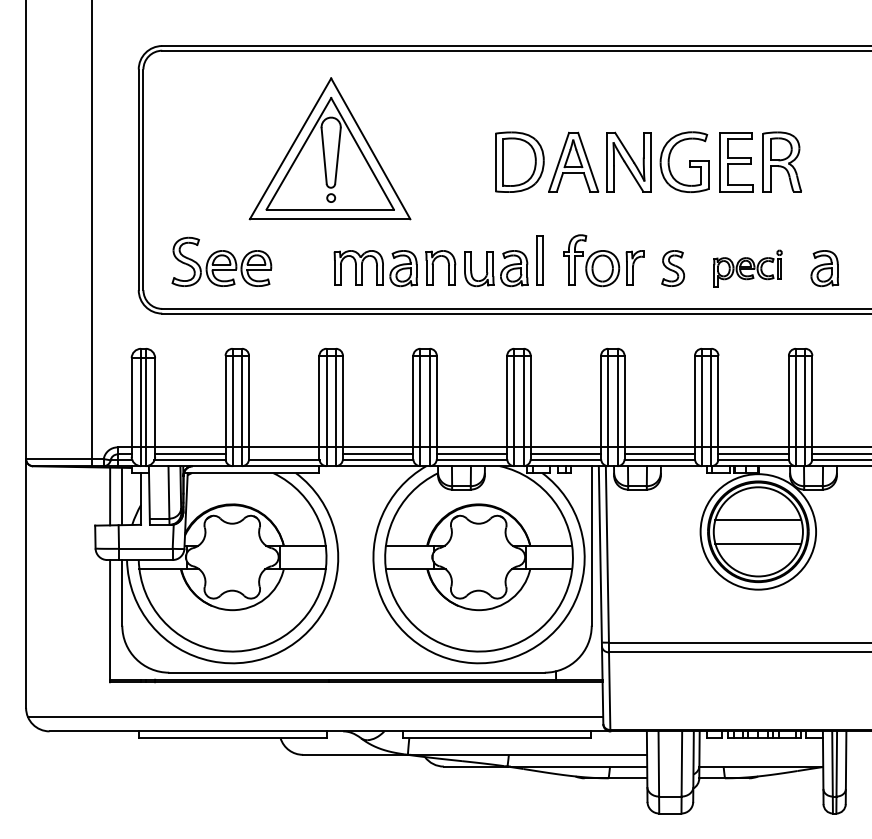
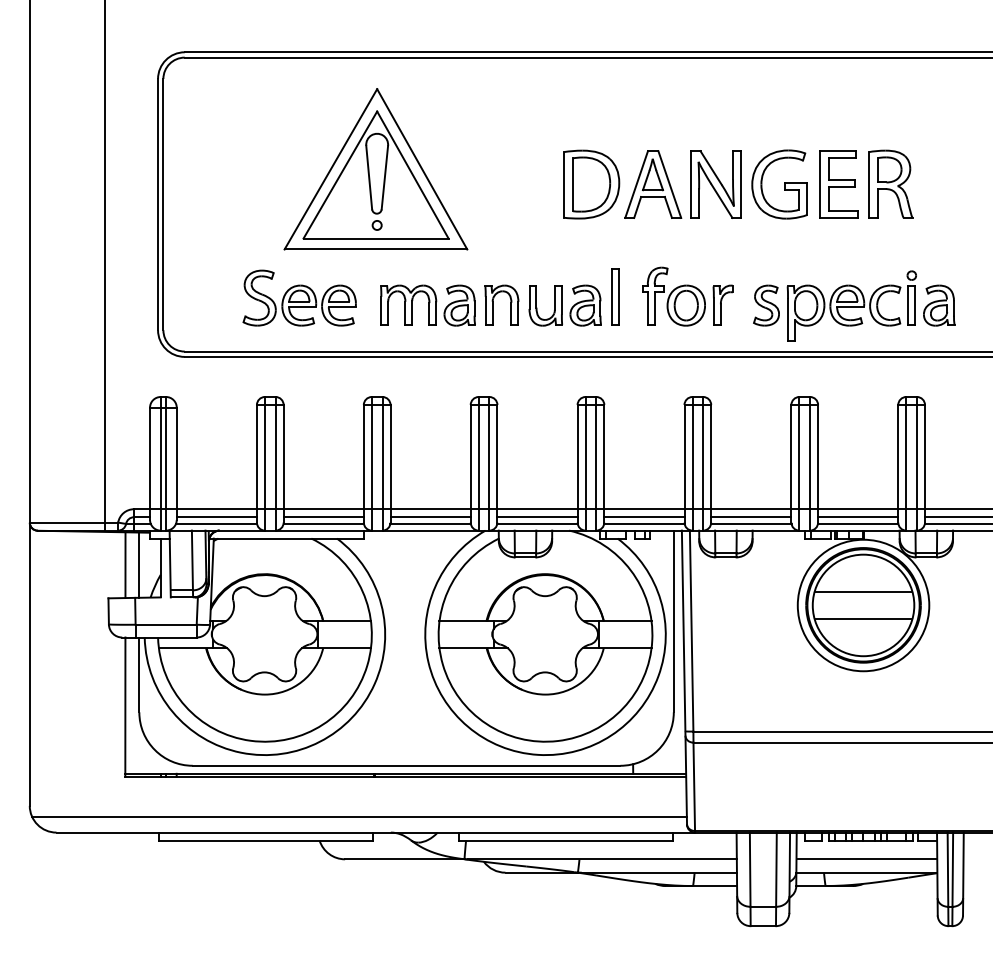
part: (221, 261) -> (299, 297), moved
part: (747, 268) -> (851, 305), size x1.67
line: (284, 454) -> (323, 517), added
line: (760, 755) -> (866, 859), added

